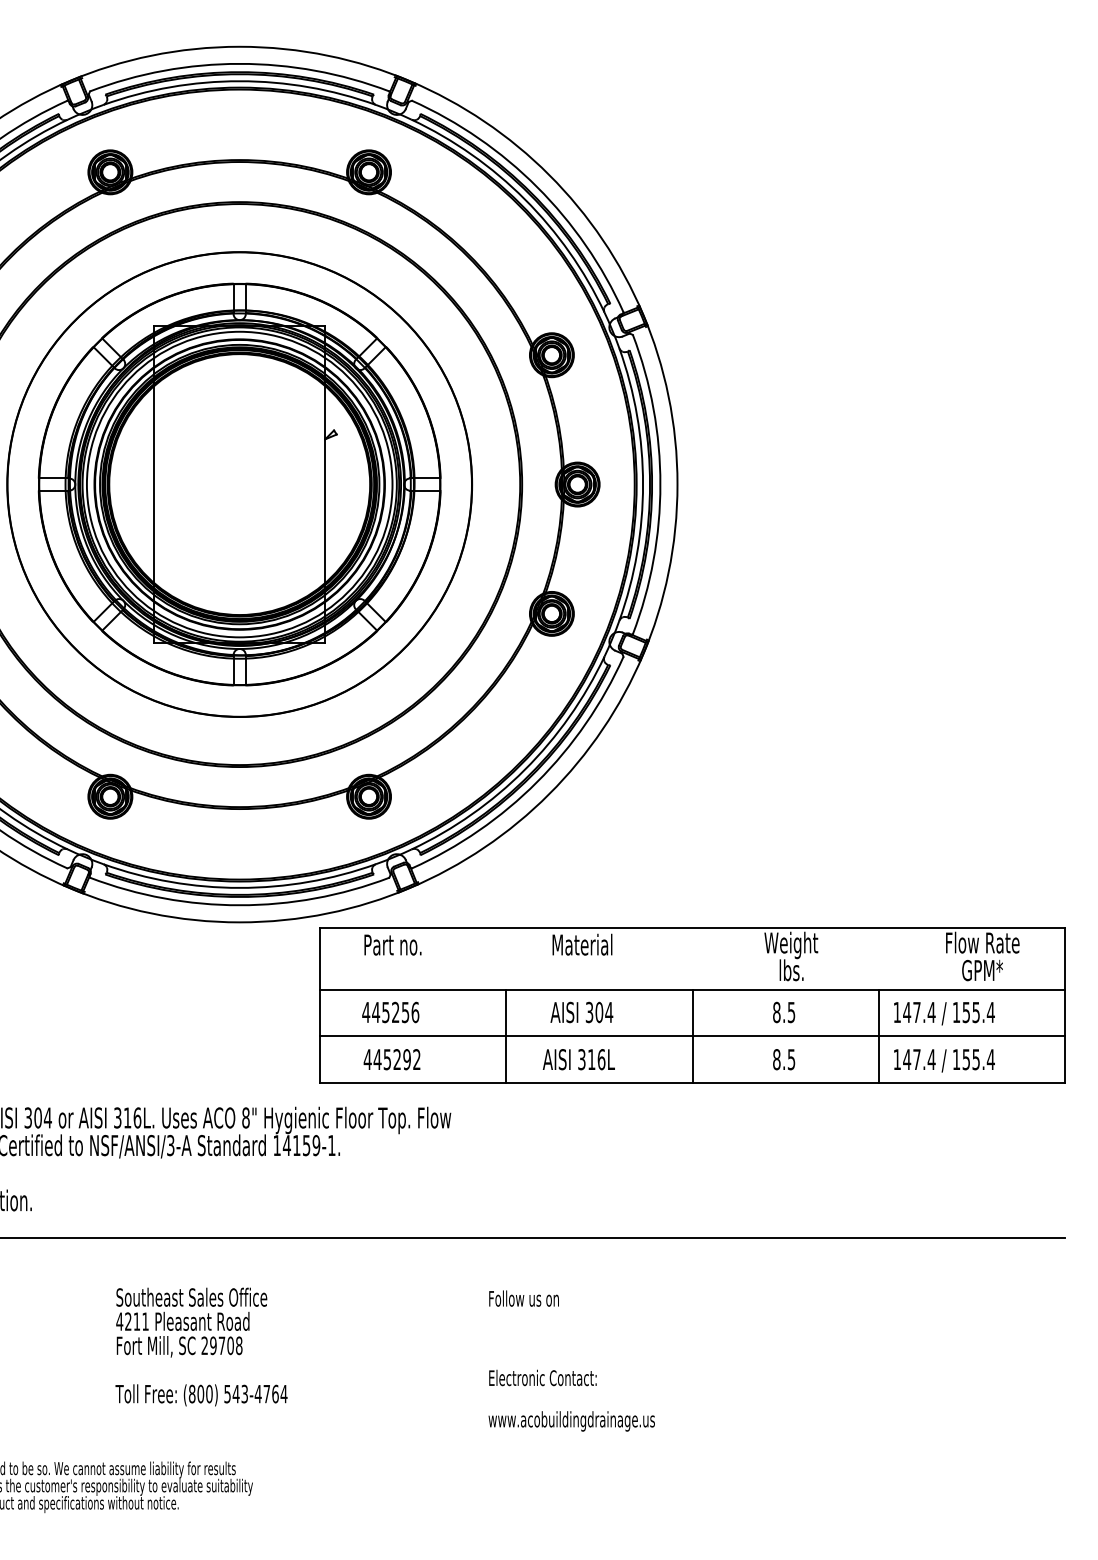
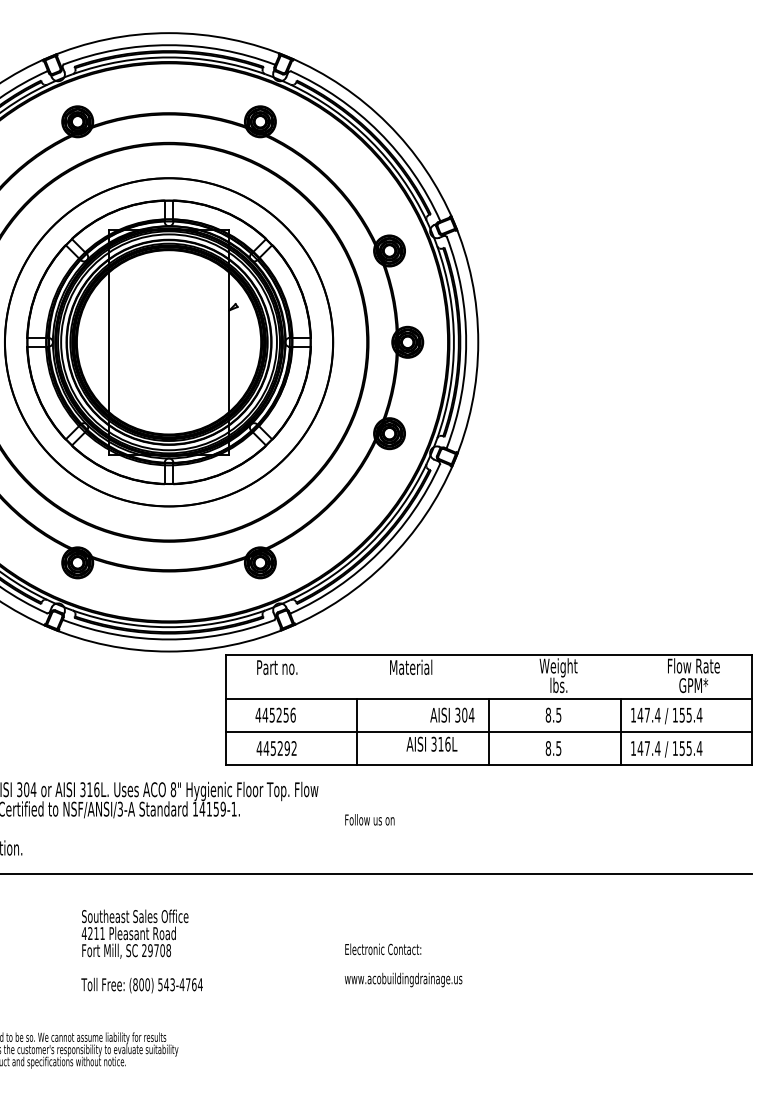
text: (581, 1012) -> (452, 715), moved
text: (578, 1059) -> (431, 744), moved
text: (523, 1298) -> (369, 819), moved
text: (571, 1400) -> (403, 965), moved

